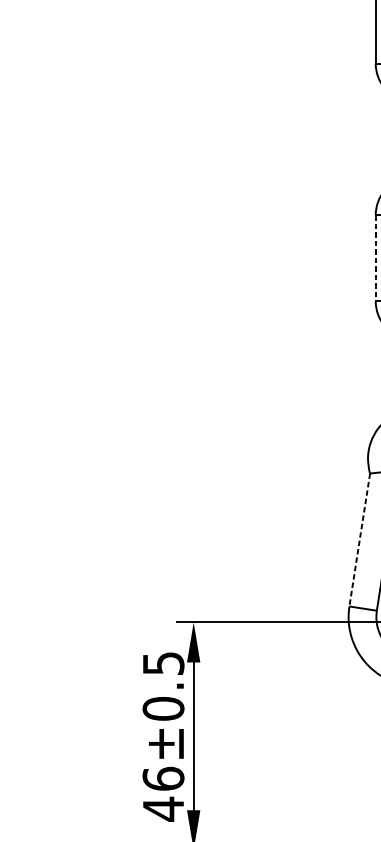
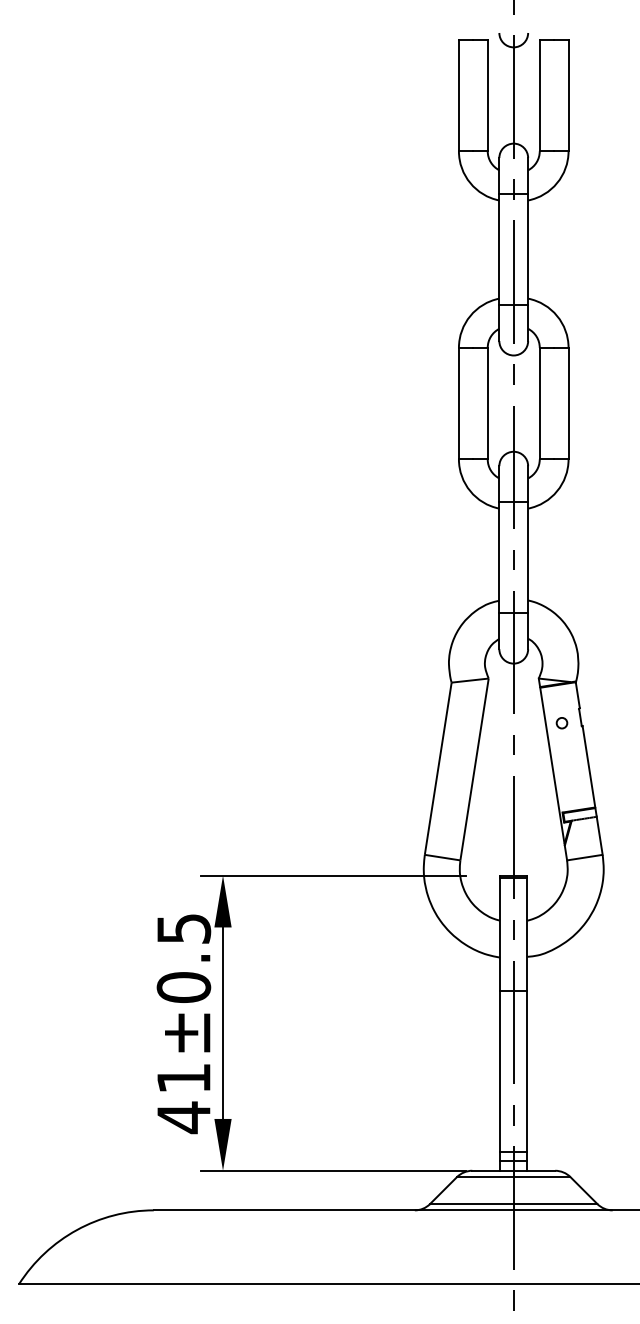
line: (375, 258) -> (458, 403), dashed -> solid
line: (359, 539) -> (438, 768), dashed -> solid
text: (163, 778) -> (183, 1077), 46±0.5 -> 41±0.5

